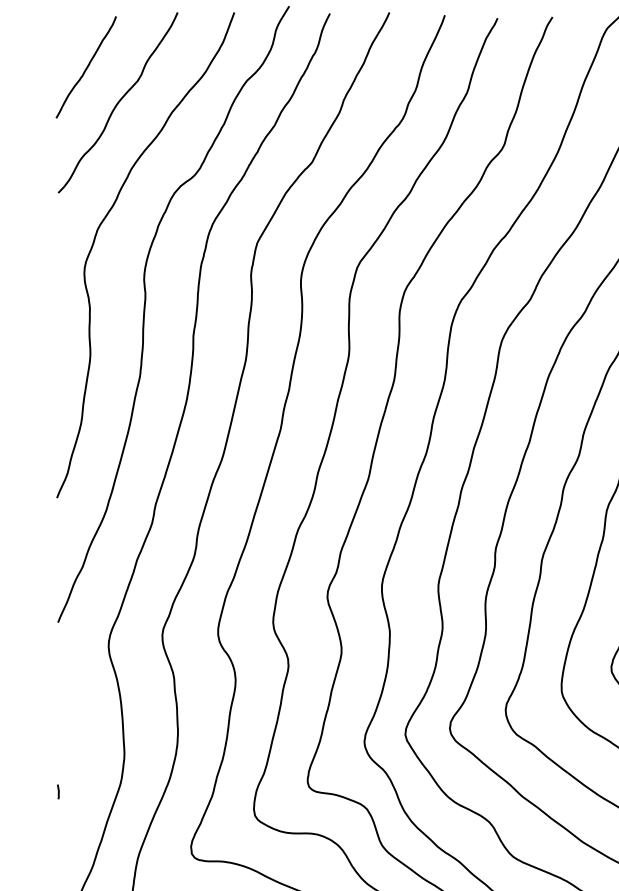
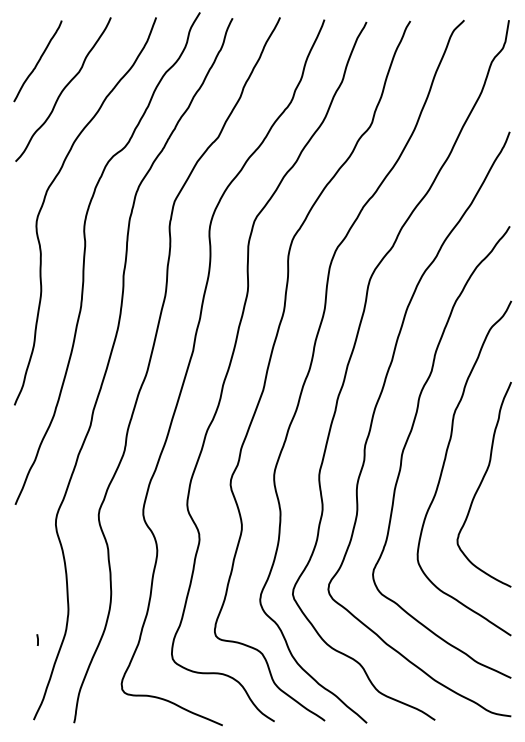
line: (58, 791) -> (37, 639), moved

